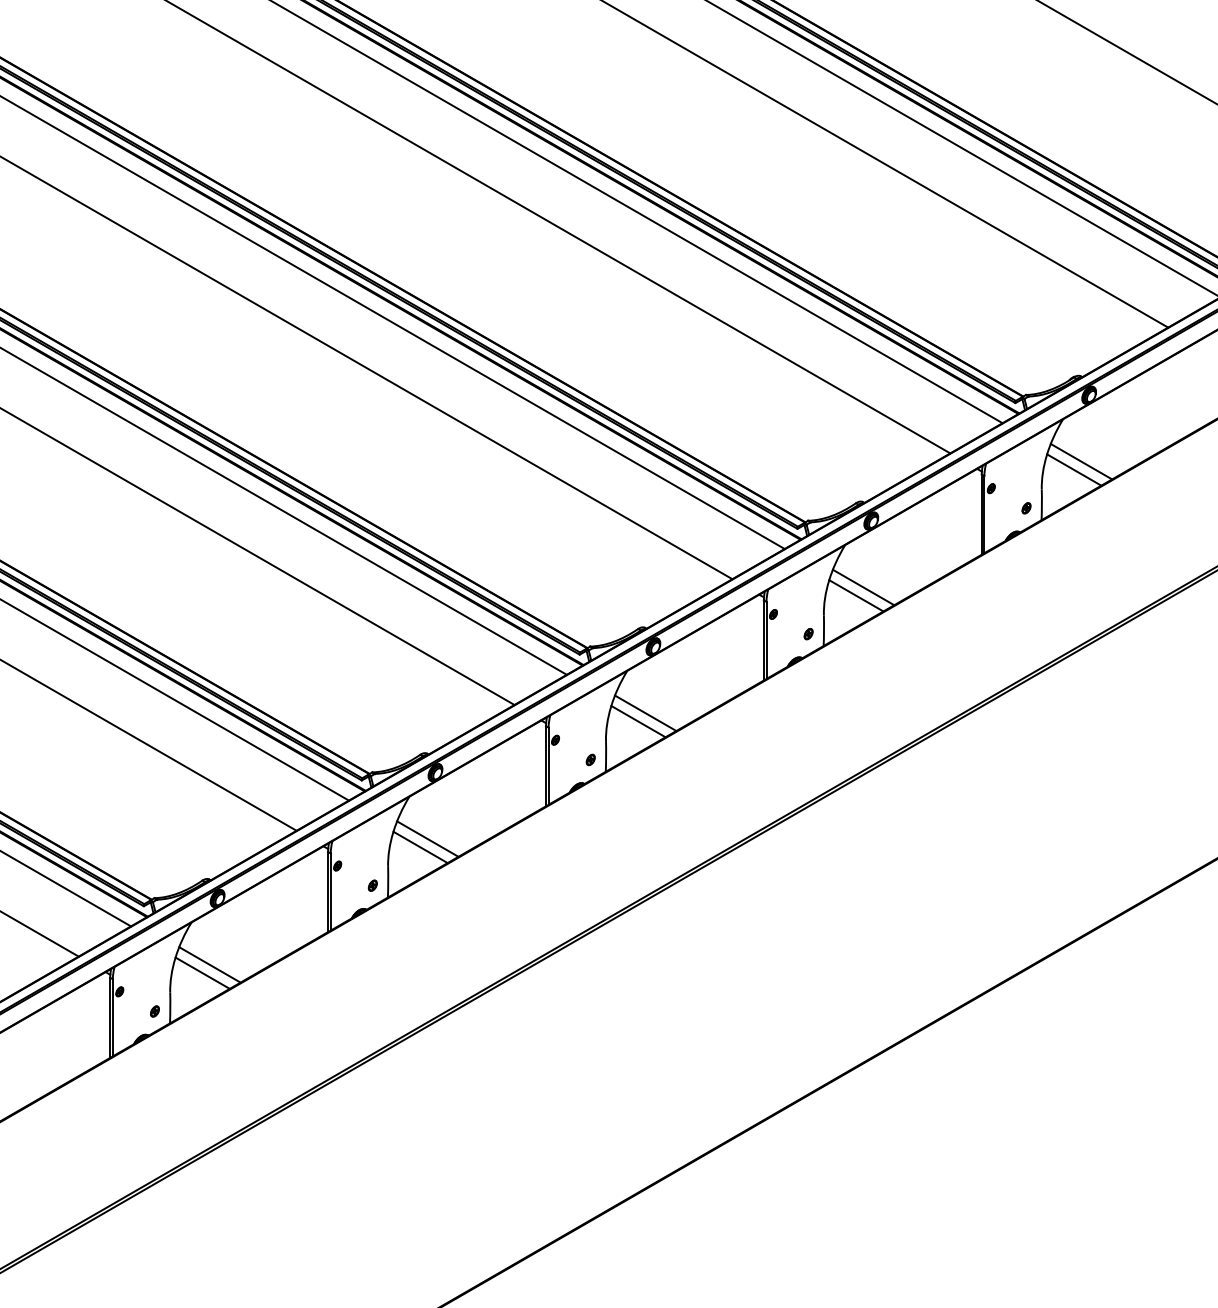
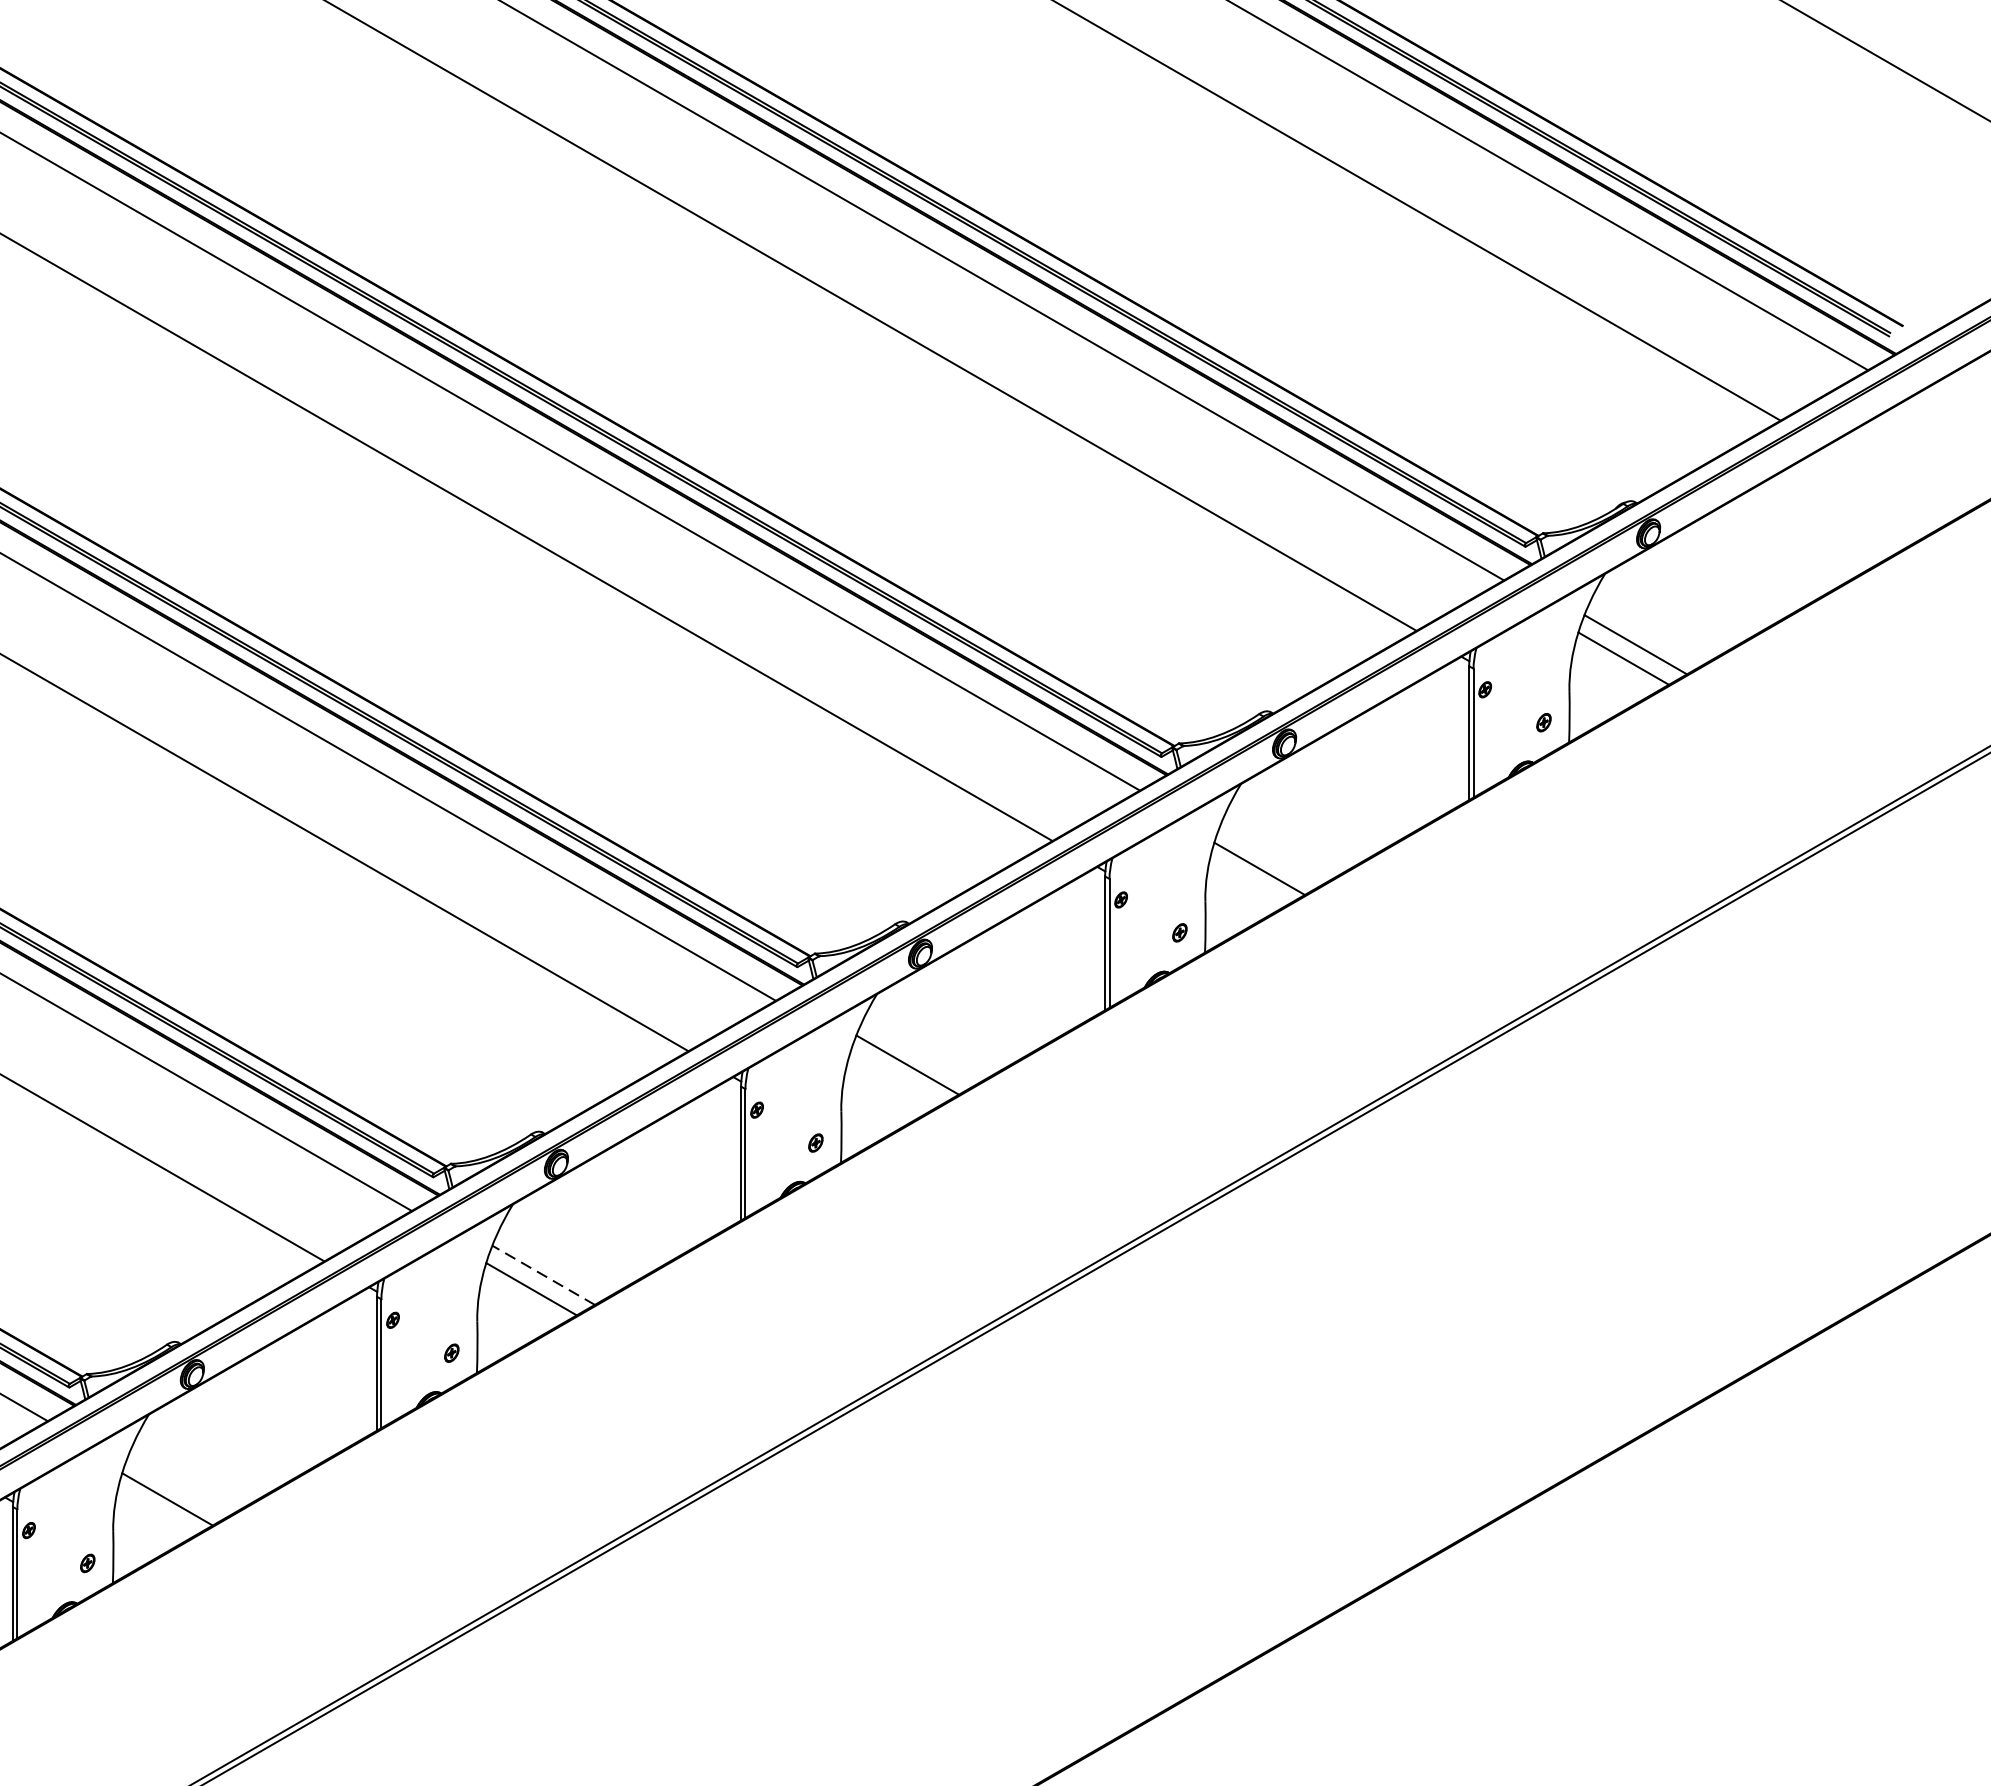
line: (863, 587) -> (1271, 854), removed
line: (638, 721) -> (895, 1078), removed
line: (427, 838) -> (543, 1274), solid -> dashed
line: (209, 964) -> (178, 1484), removed

